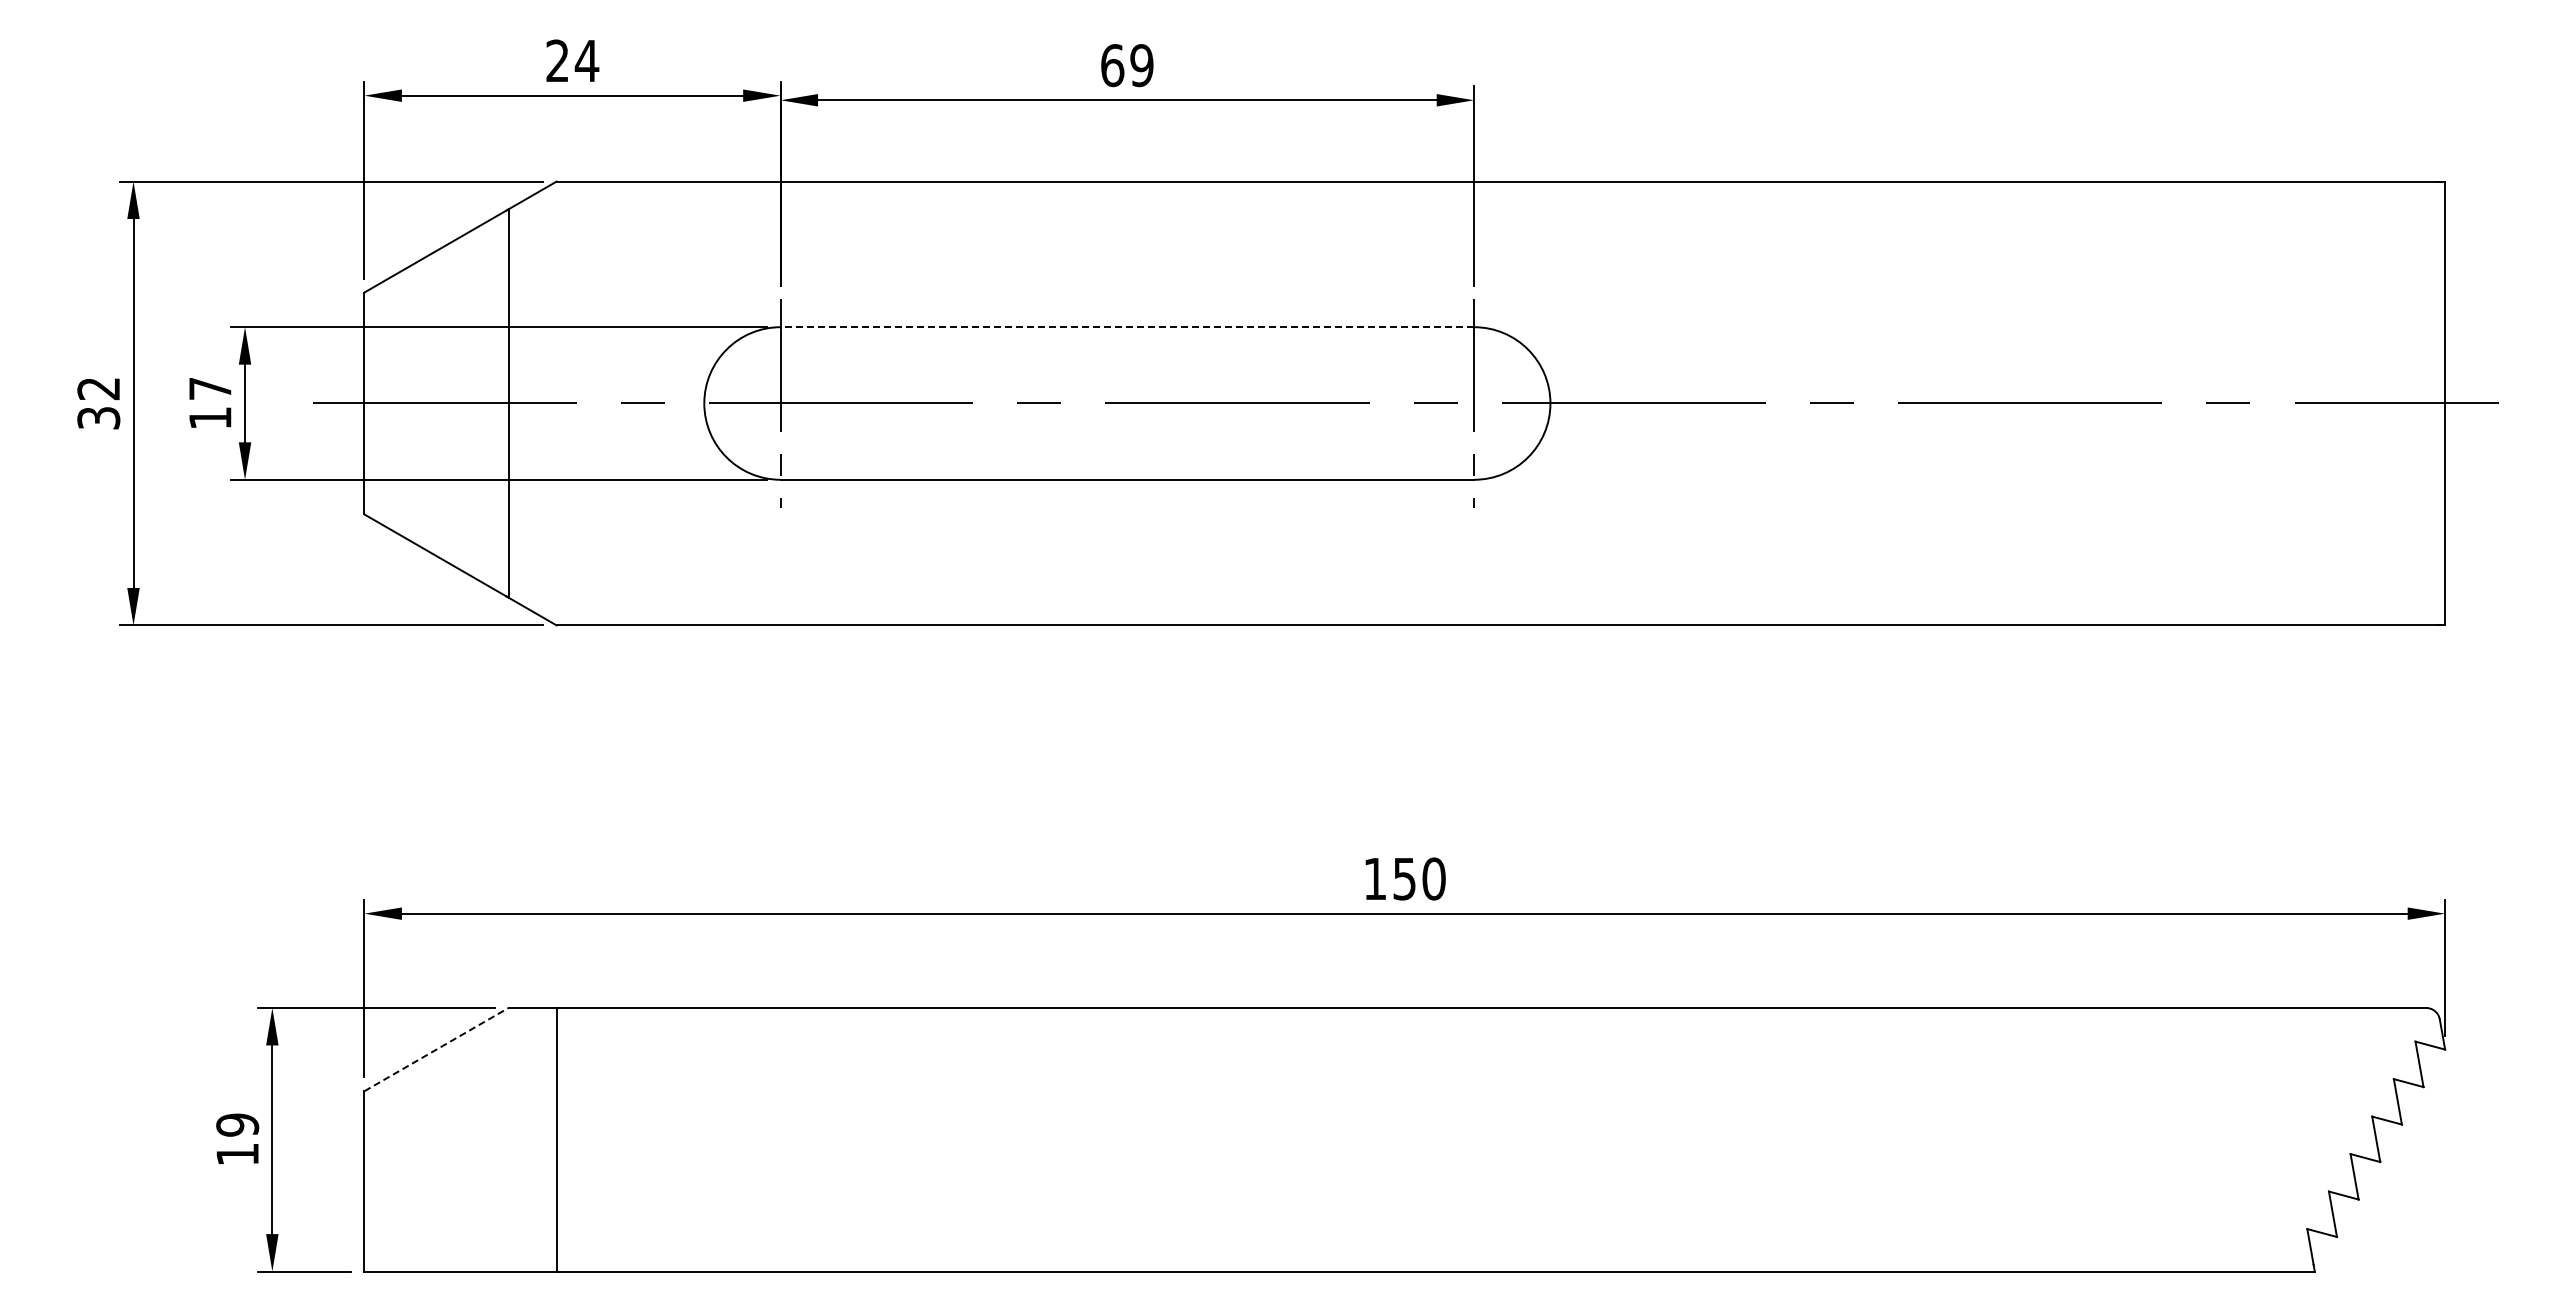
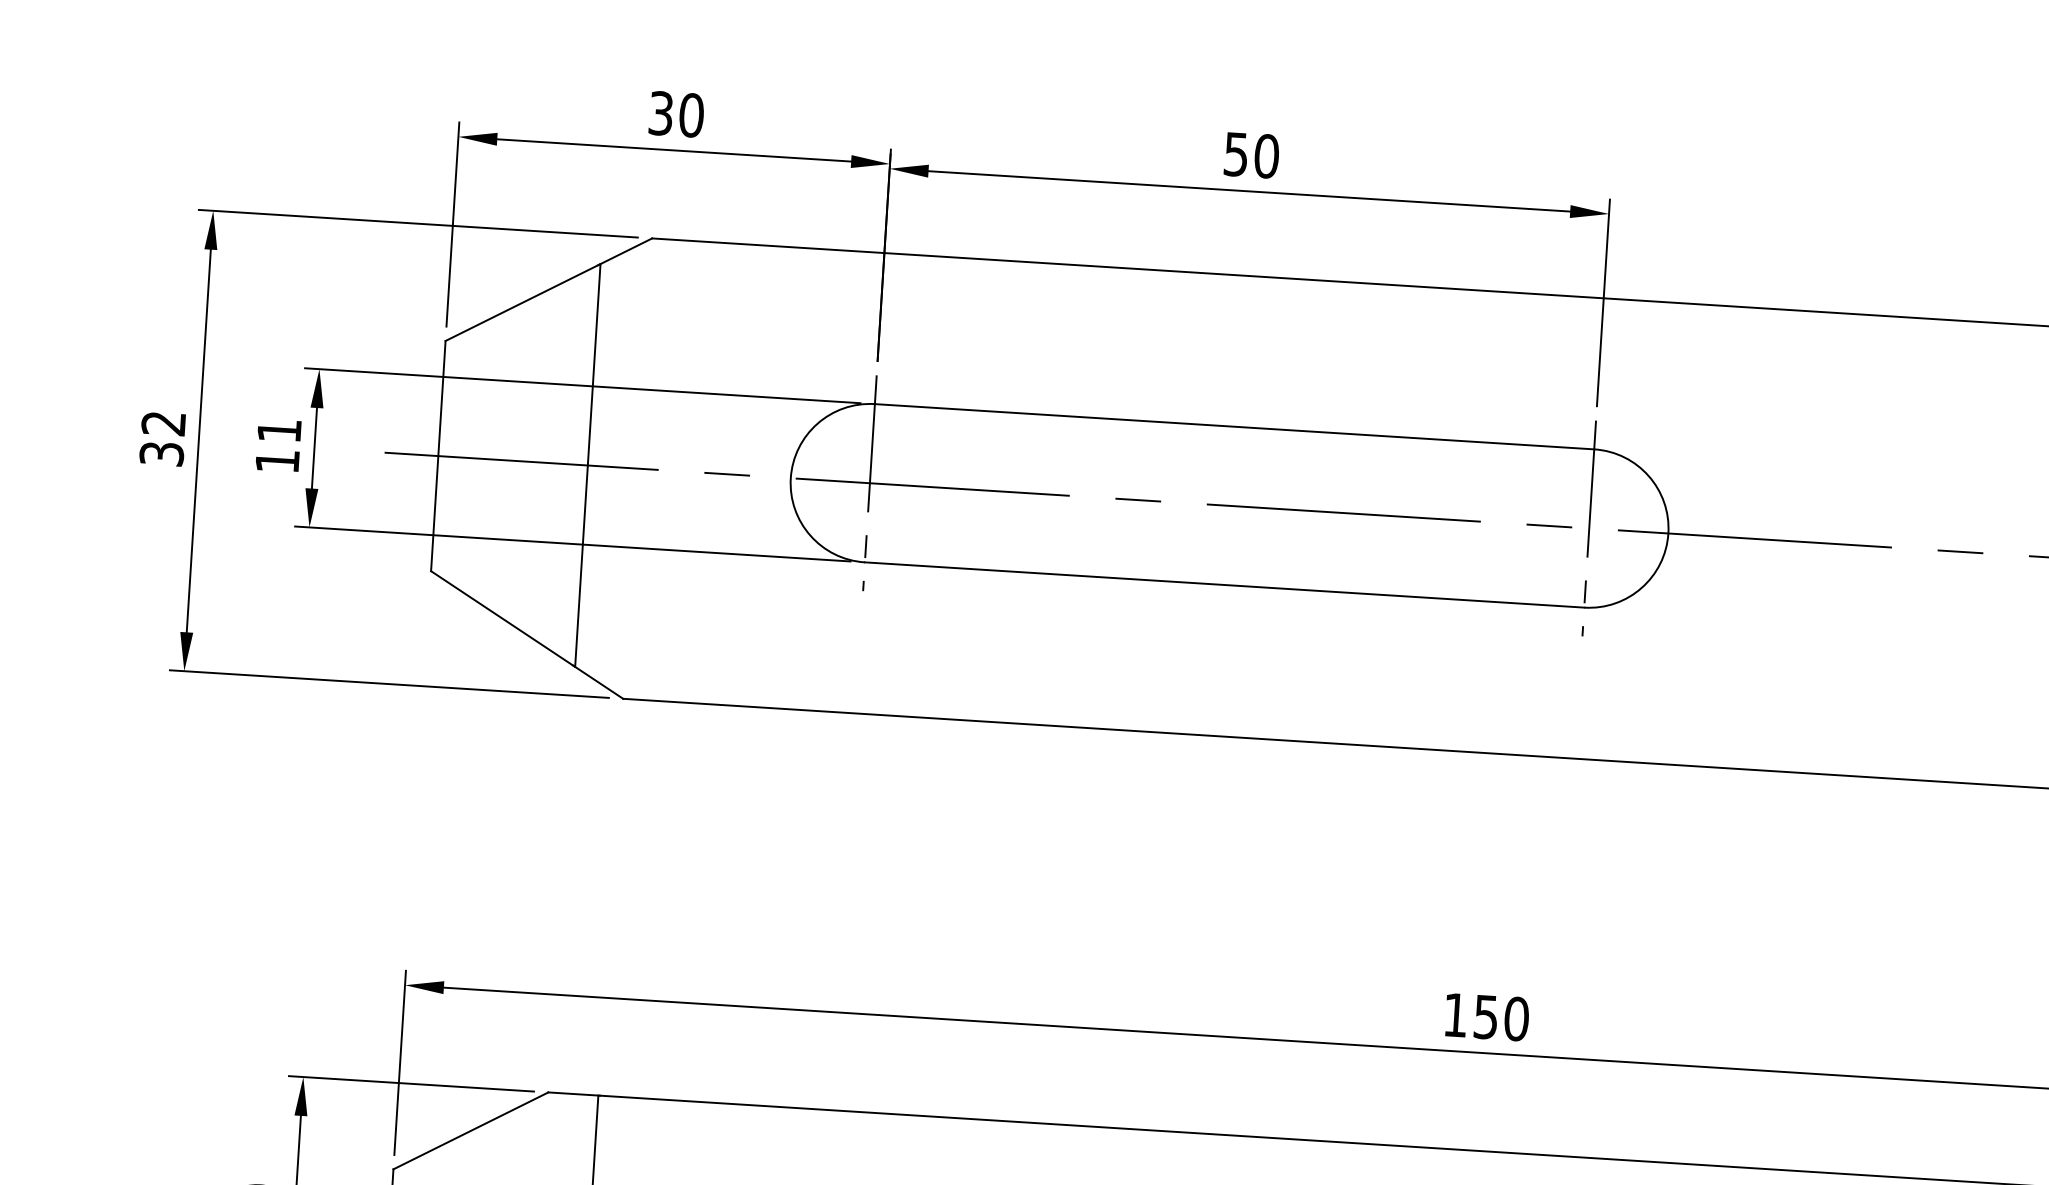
text: (572, 60) -> (676, 113), 24 -> 30
text: (1127, 65) -> (1251, 155), 69 -> 50
line: (1127, 327) -> (1234, 427), dashed -> solid
text: (210, 388) -> (279, 430), 17 -> 11
line: (436, 1049) -> (470, 1130), dashed -> solid

